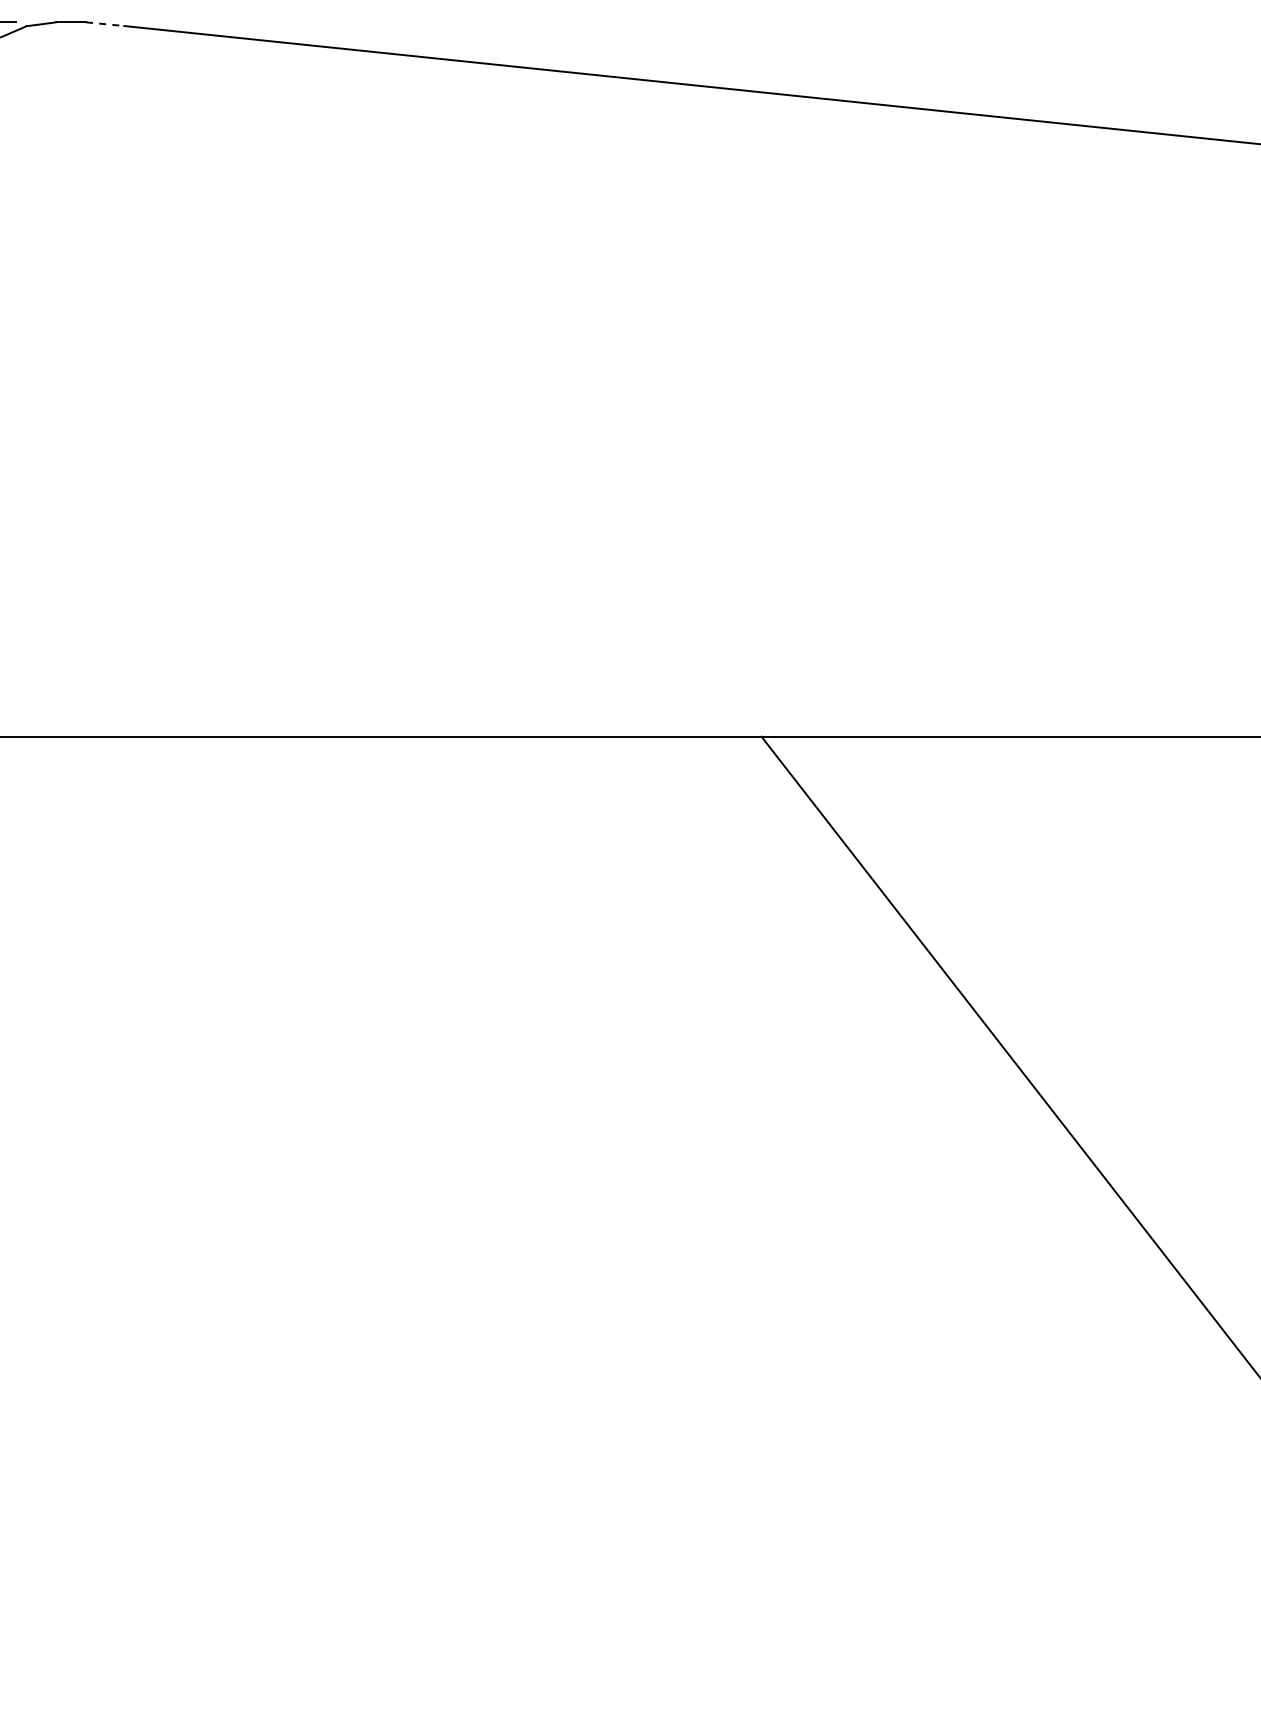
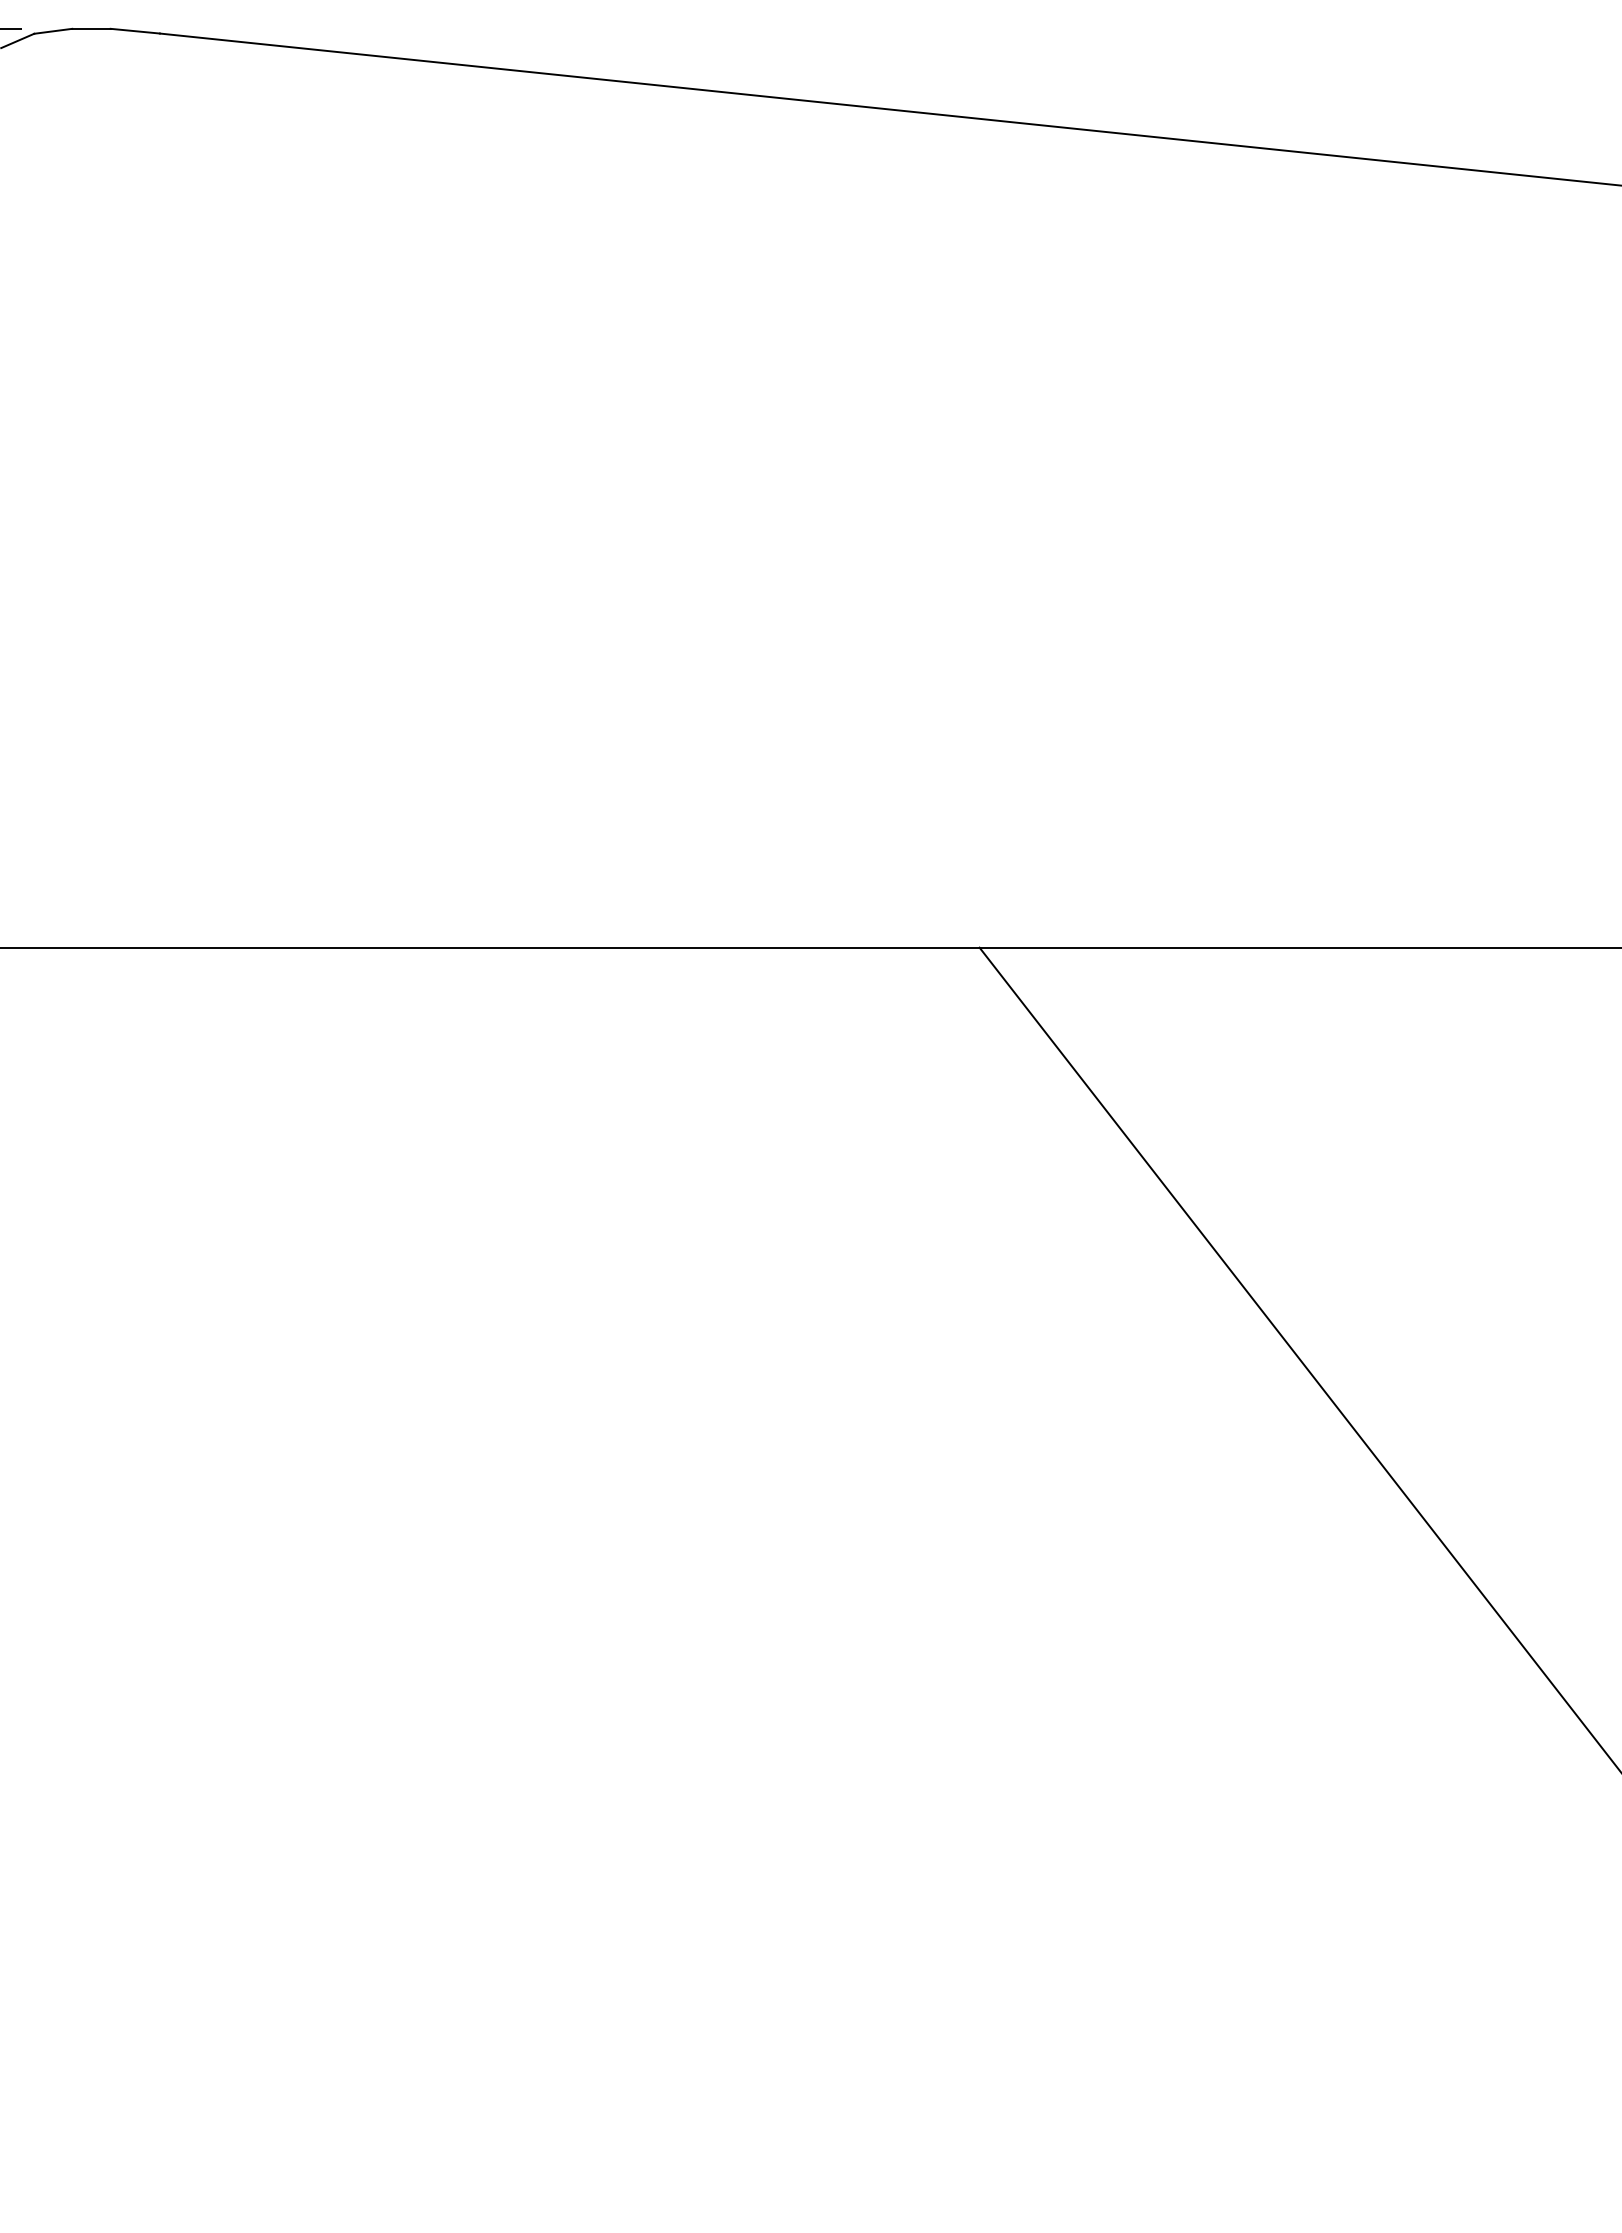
line: (105, 24) -> (135, 31), dashed -> solid

